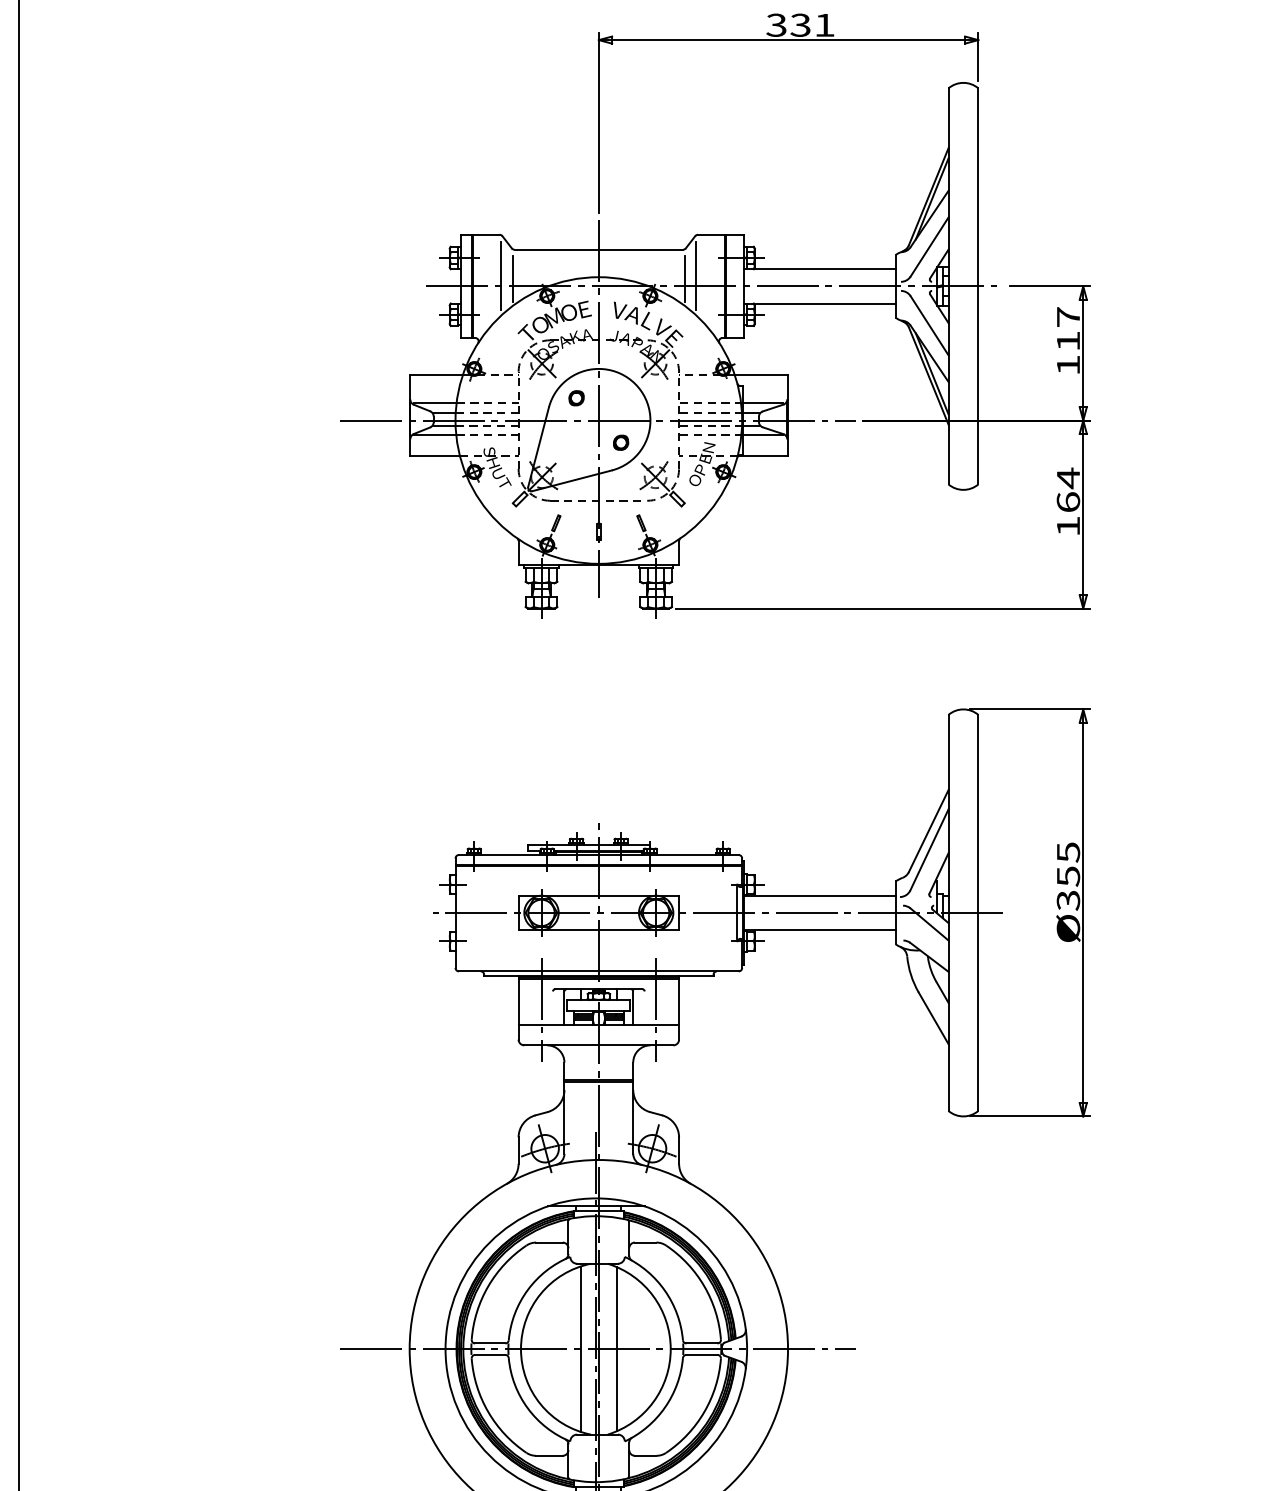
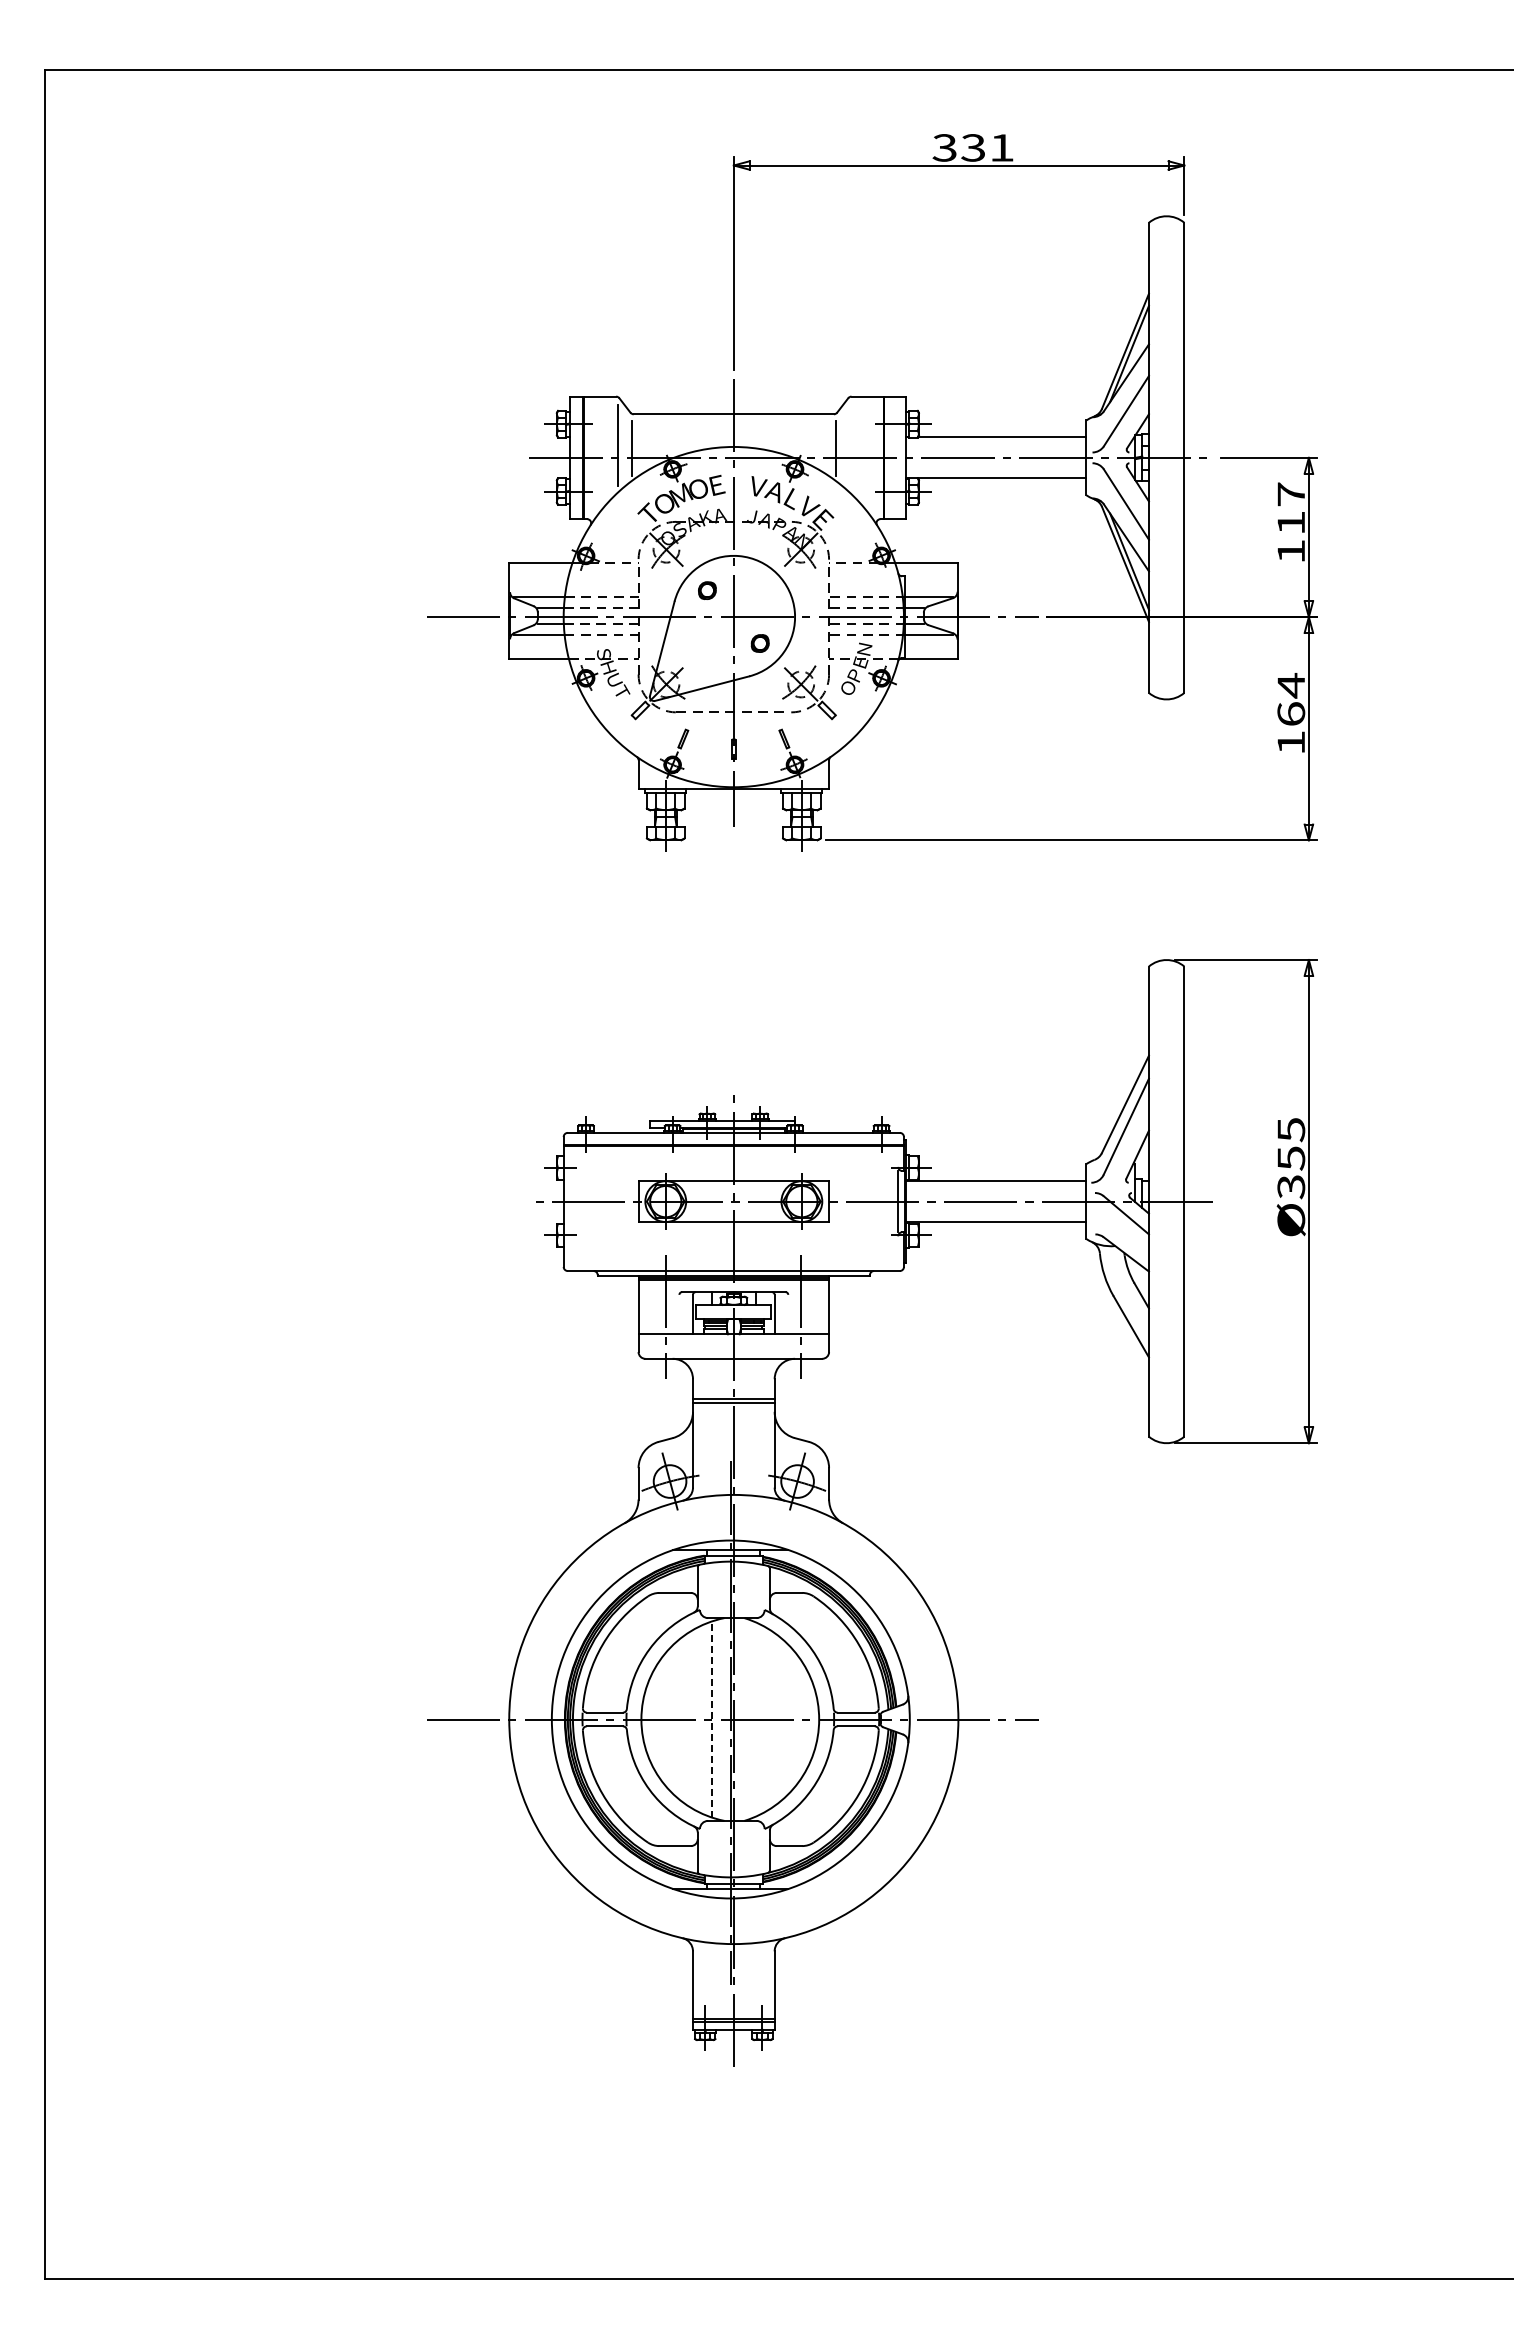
line: (696, 275) -> (849, 445), removed
line: (580, 1349) -> (712, 1719), solid -> dashed
line: (617, 1349) -> (755, 1719), removed

